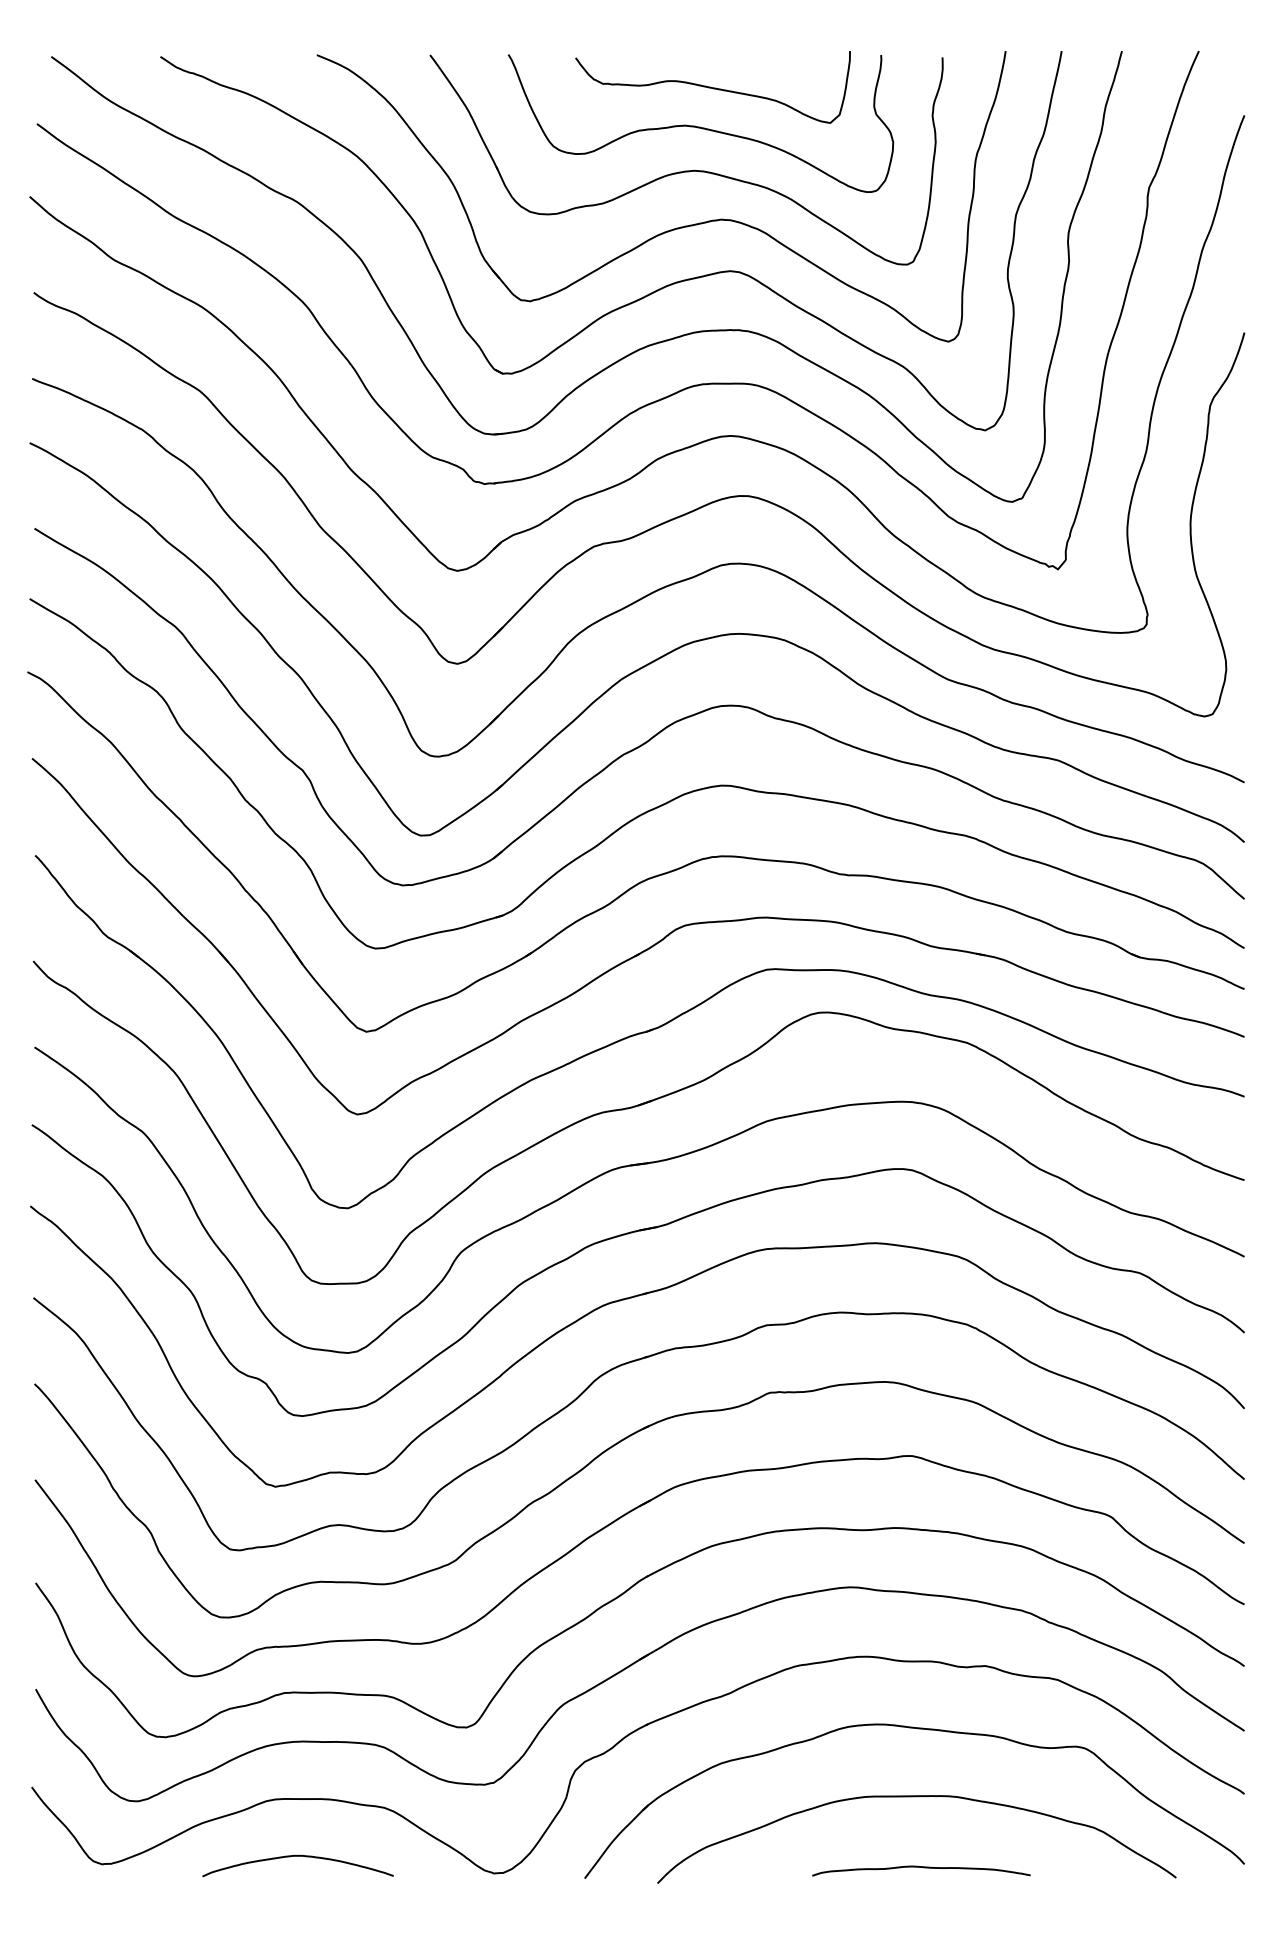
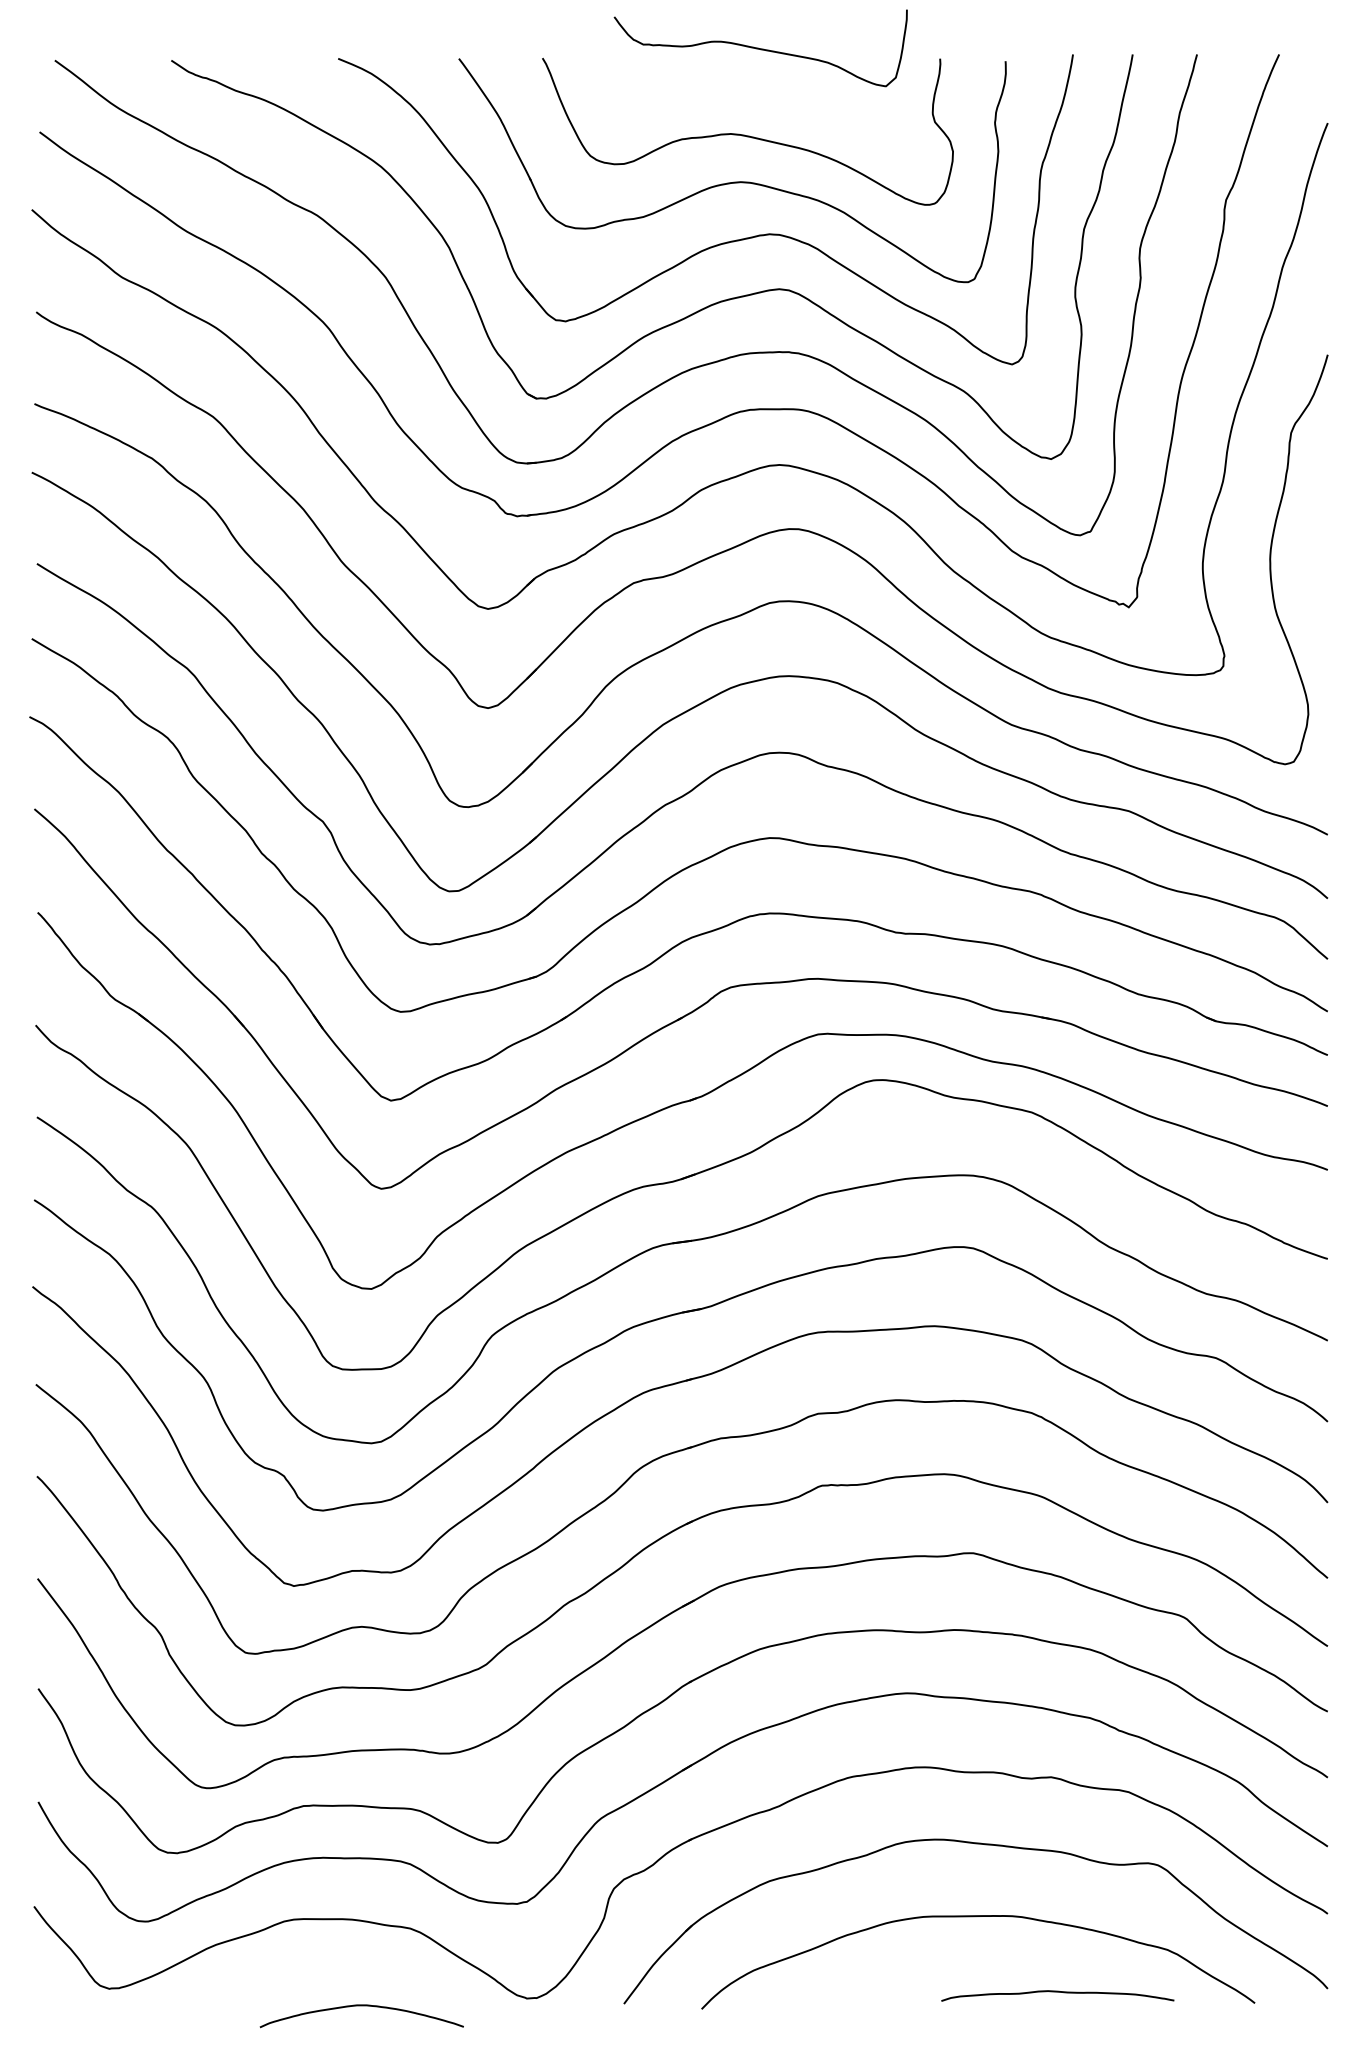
curve: (712, 87) -> (760, 48), moved
curve: (297, 1856) -> (361, 2006), moved
curve: (923, 1868) -> (1060, 1993), moved

